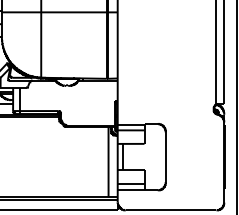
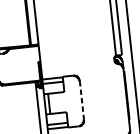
line: (165, 157) -> (81, 100), solid -> dashed

